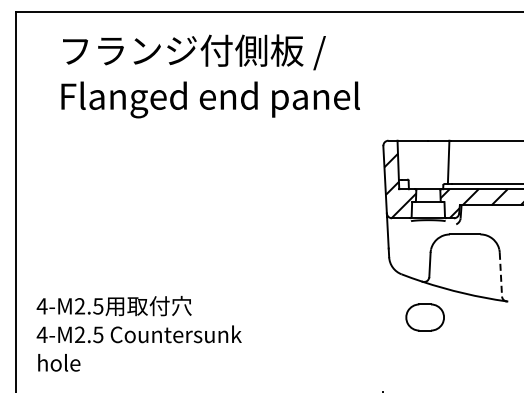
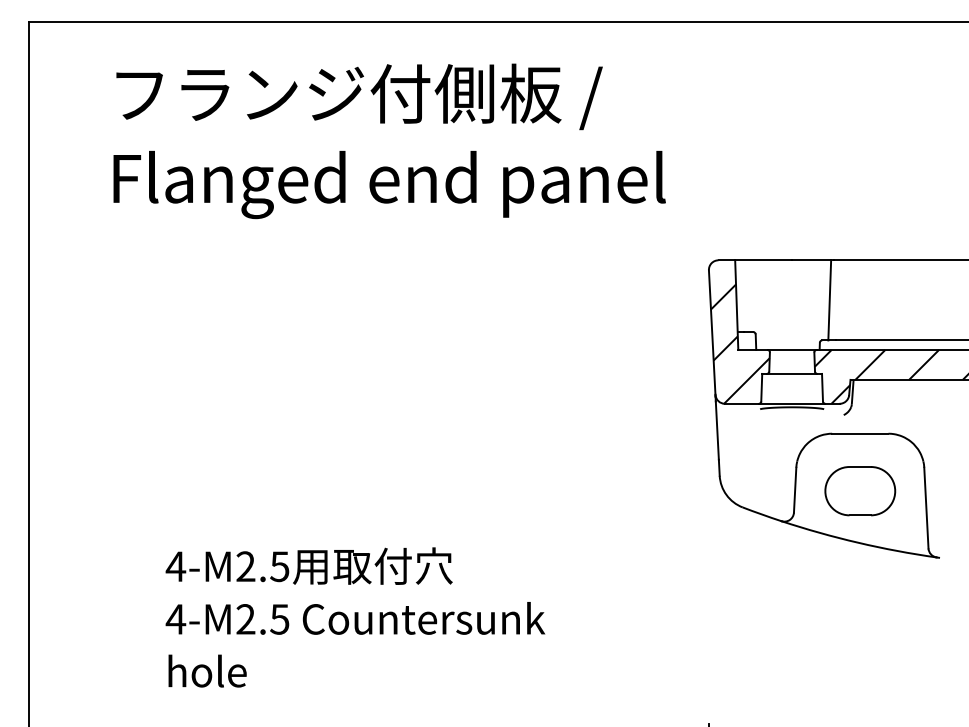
line: (500, 274) -> (925, 507), dashed -> solid
part: (424, 317) -> (859, 491), moved
text: (138, 333) -> (354, 616), moved

